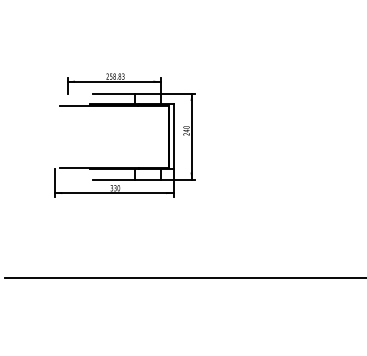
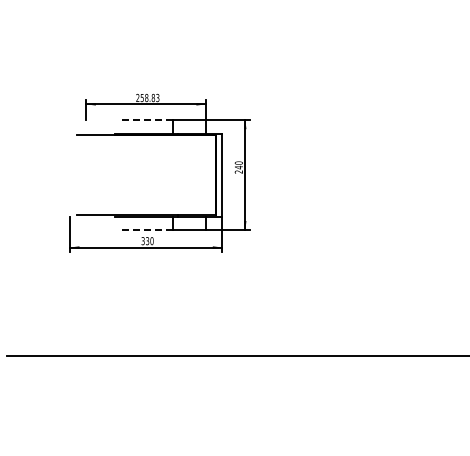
line: (114, 93) -> (146, 119), solid -> dashed
line: (114, 179) -> (146, 230), solid -> dashed

